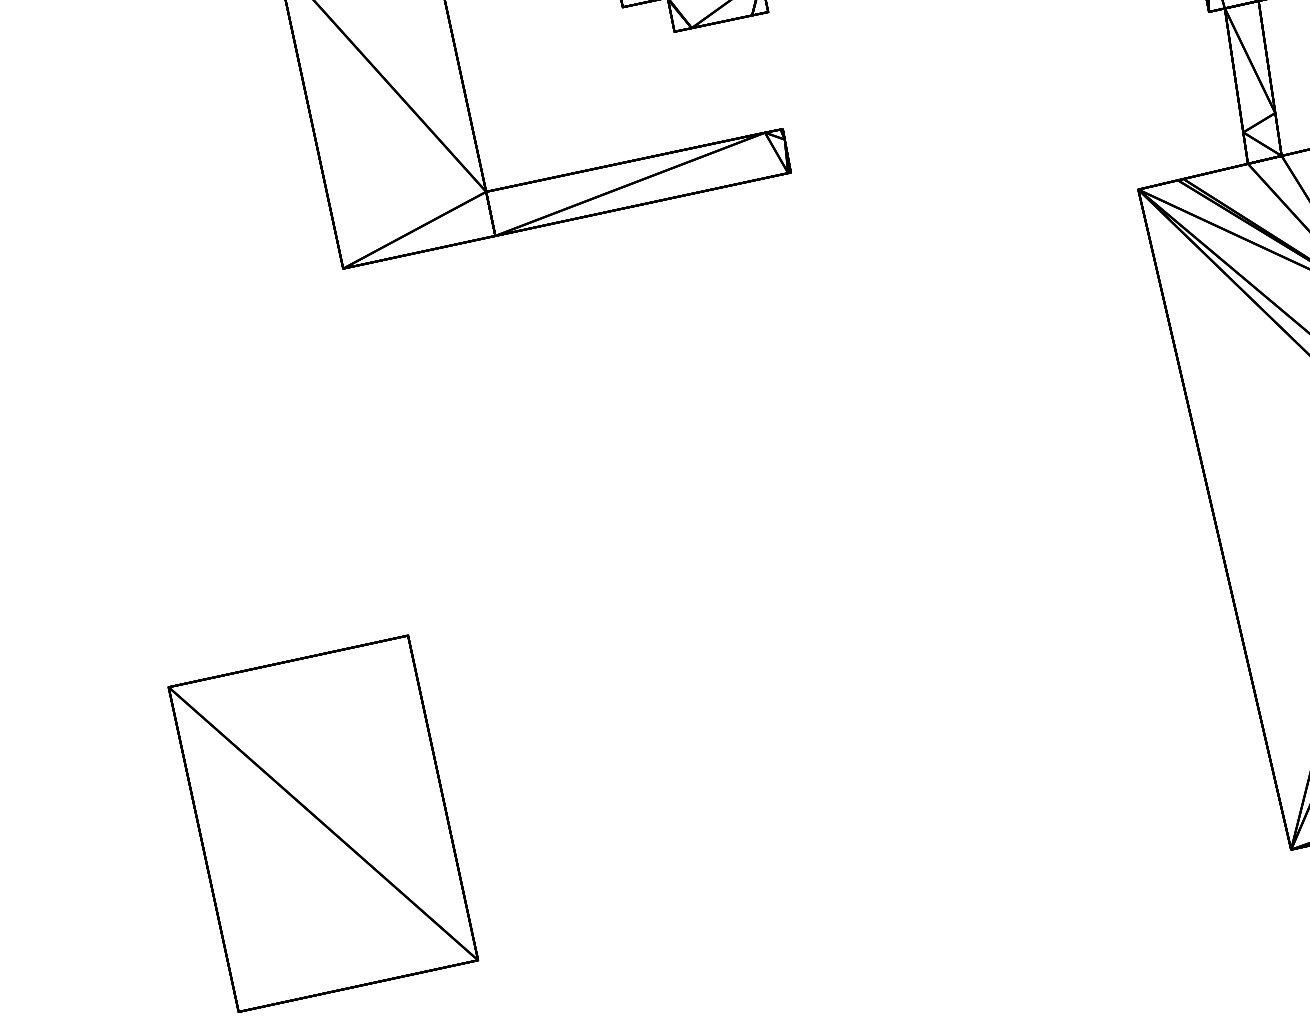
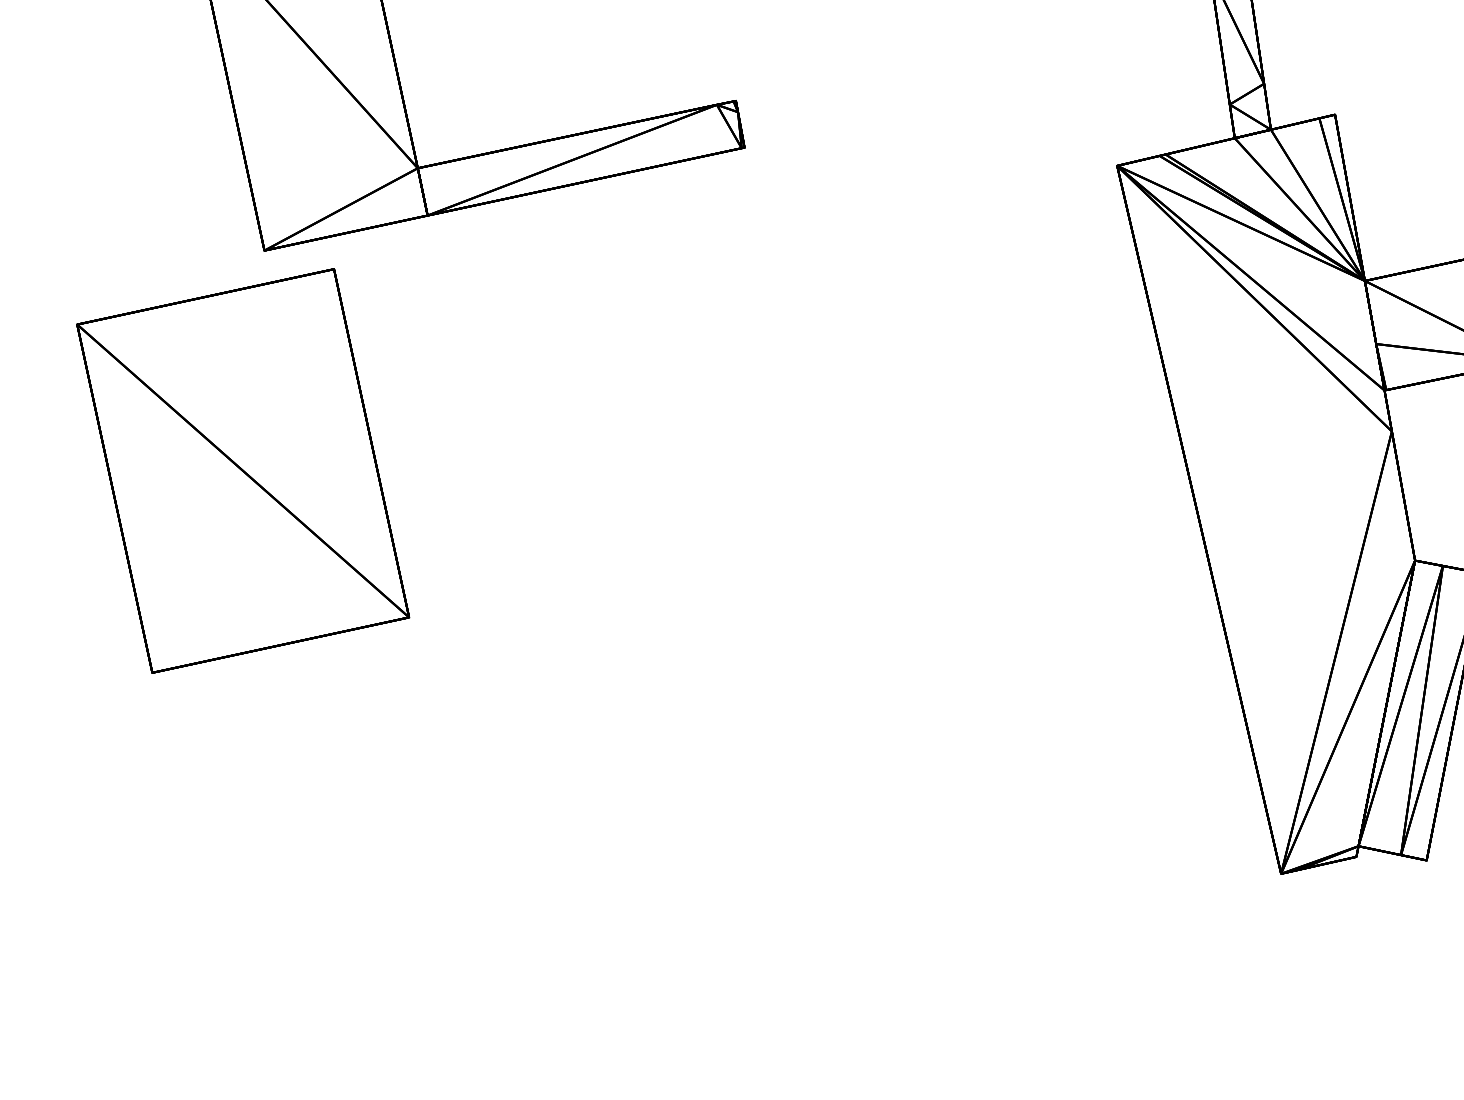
part: (323, 823) -> (243, 470), moved

